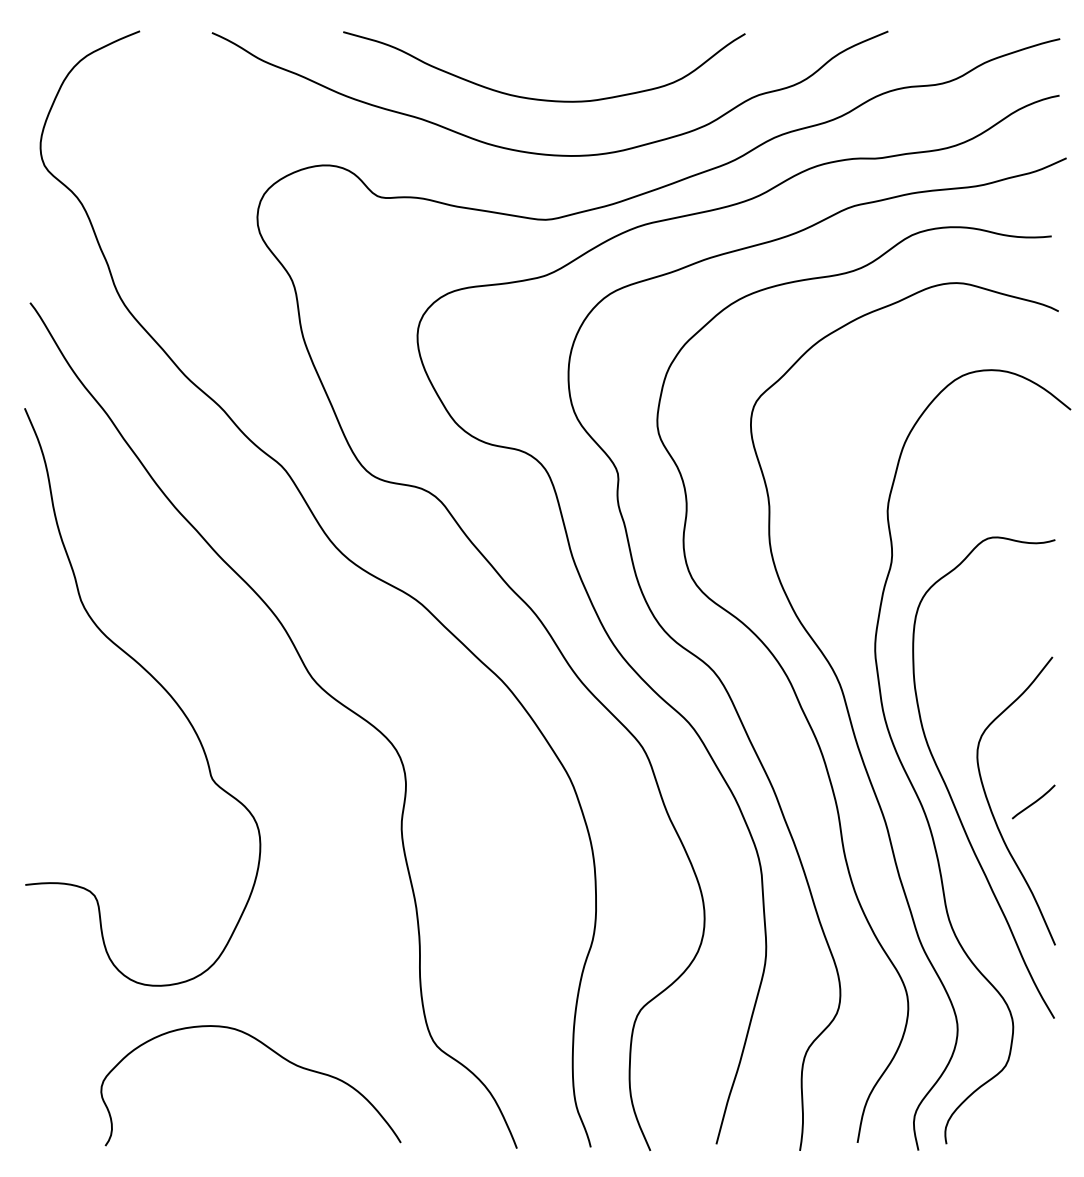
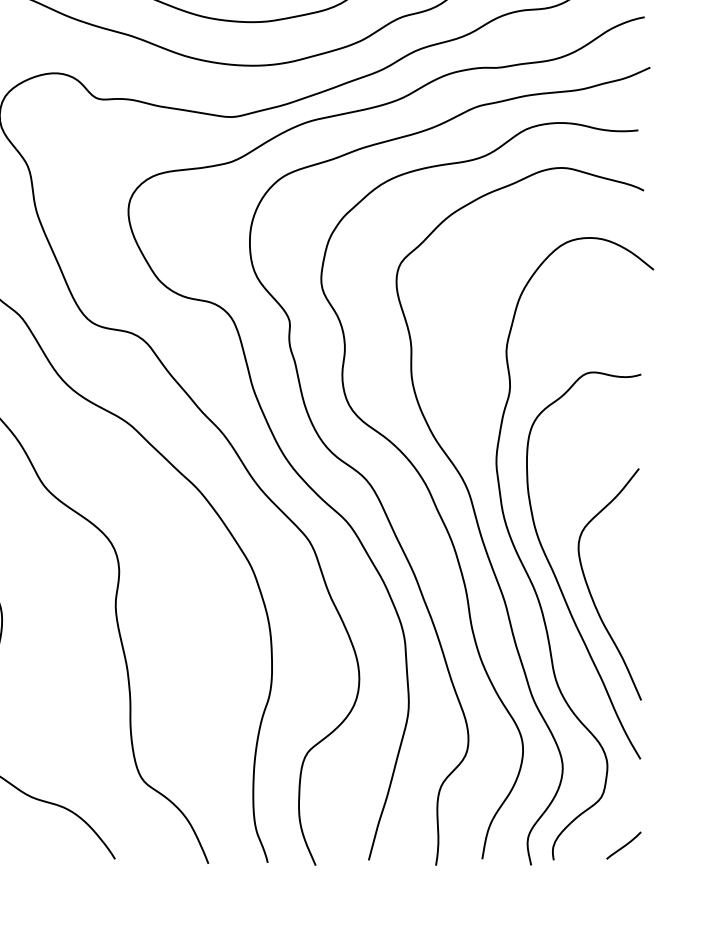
curve: (1034, 801) -> (624, 845), moved

